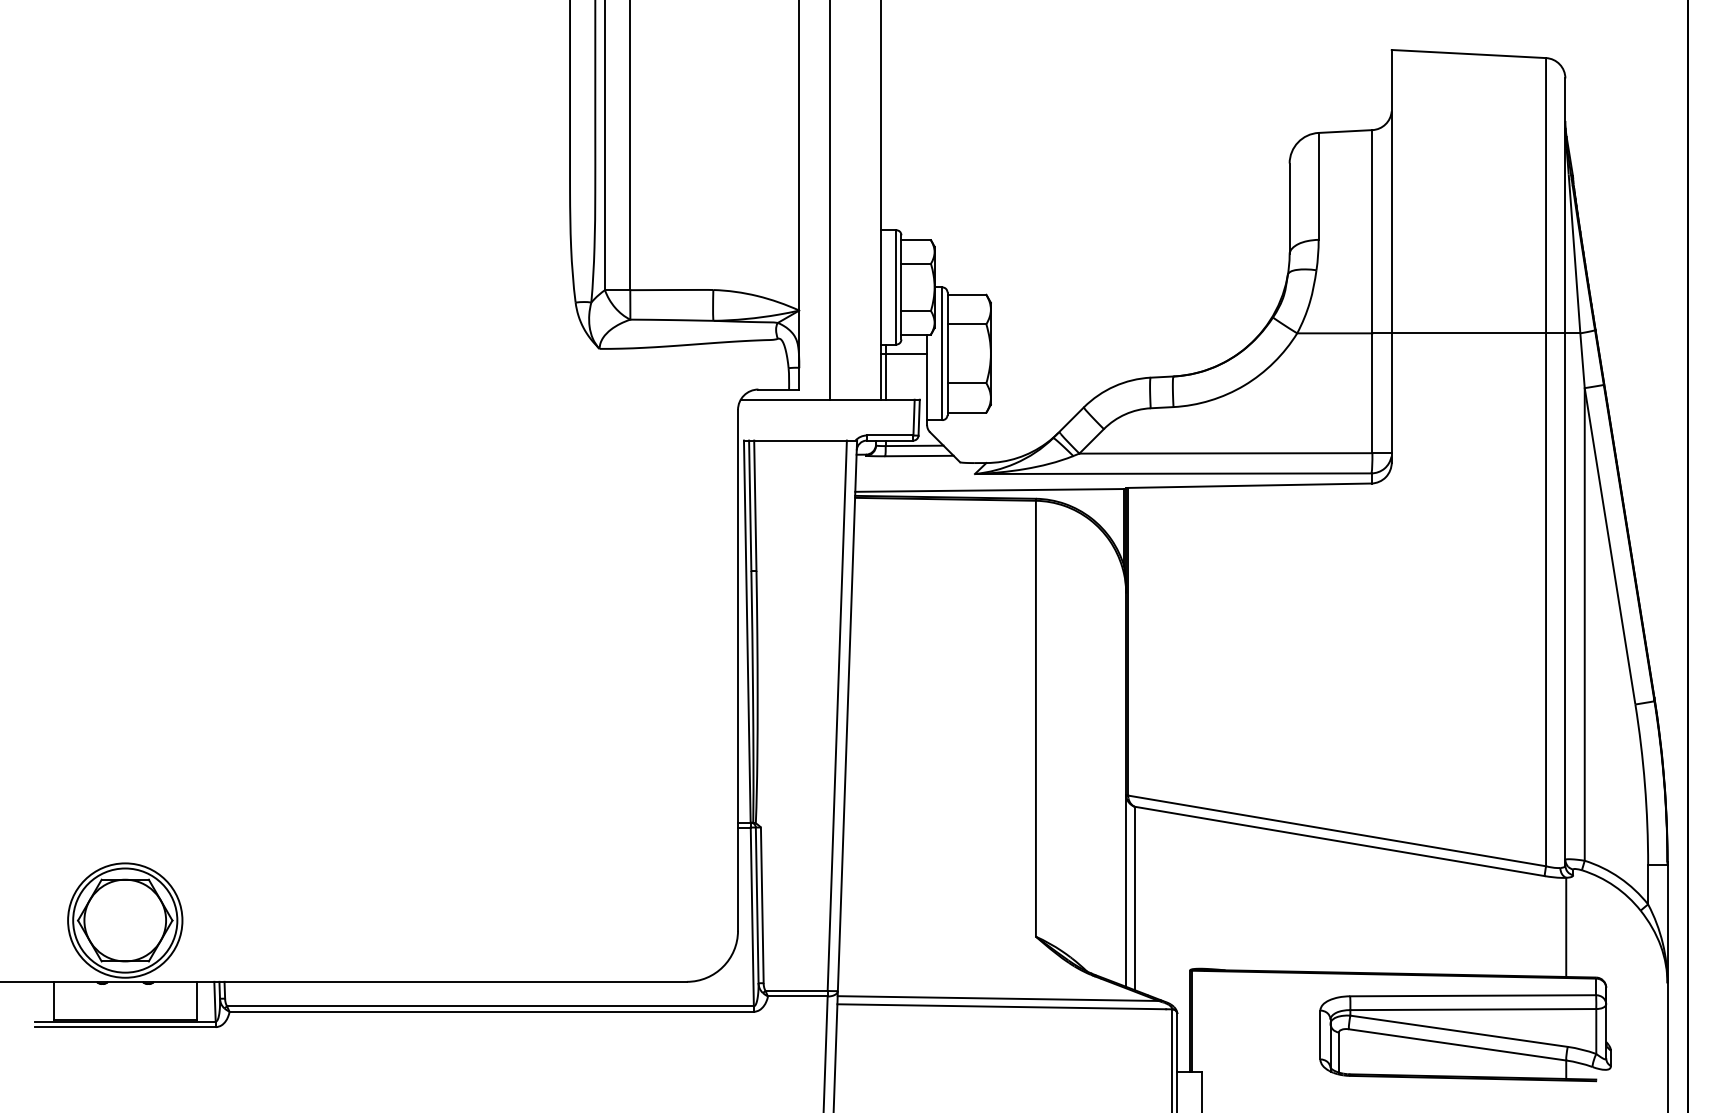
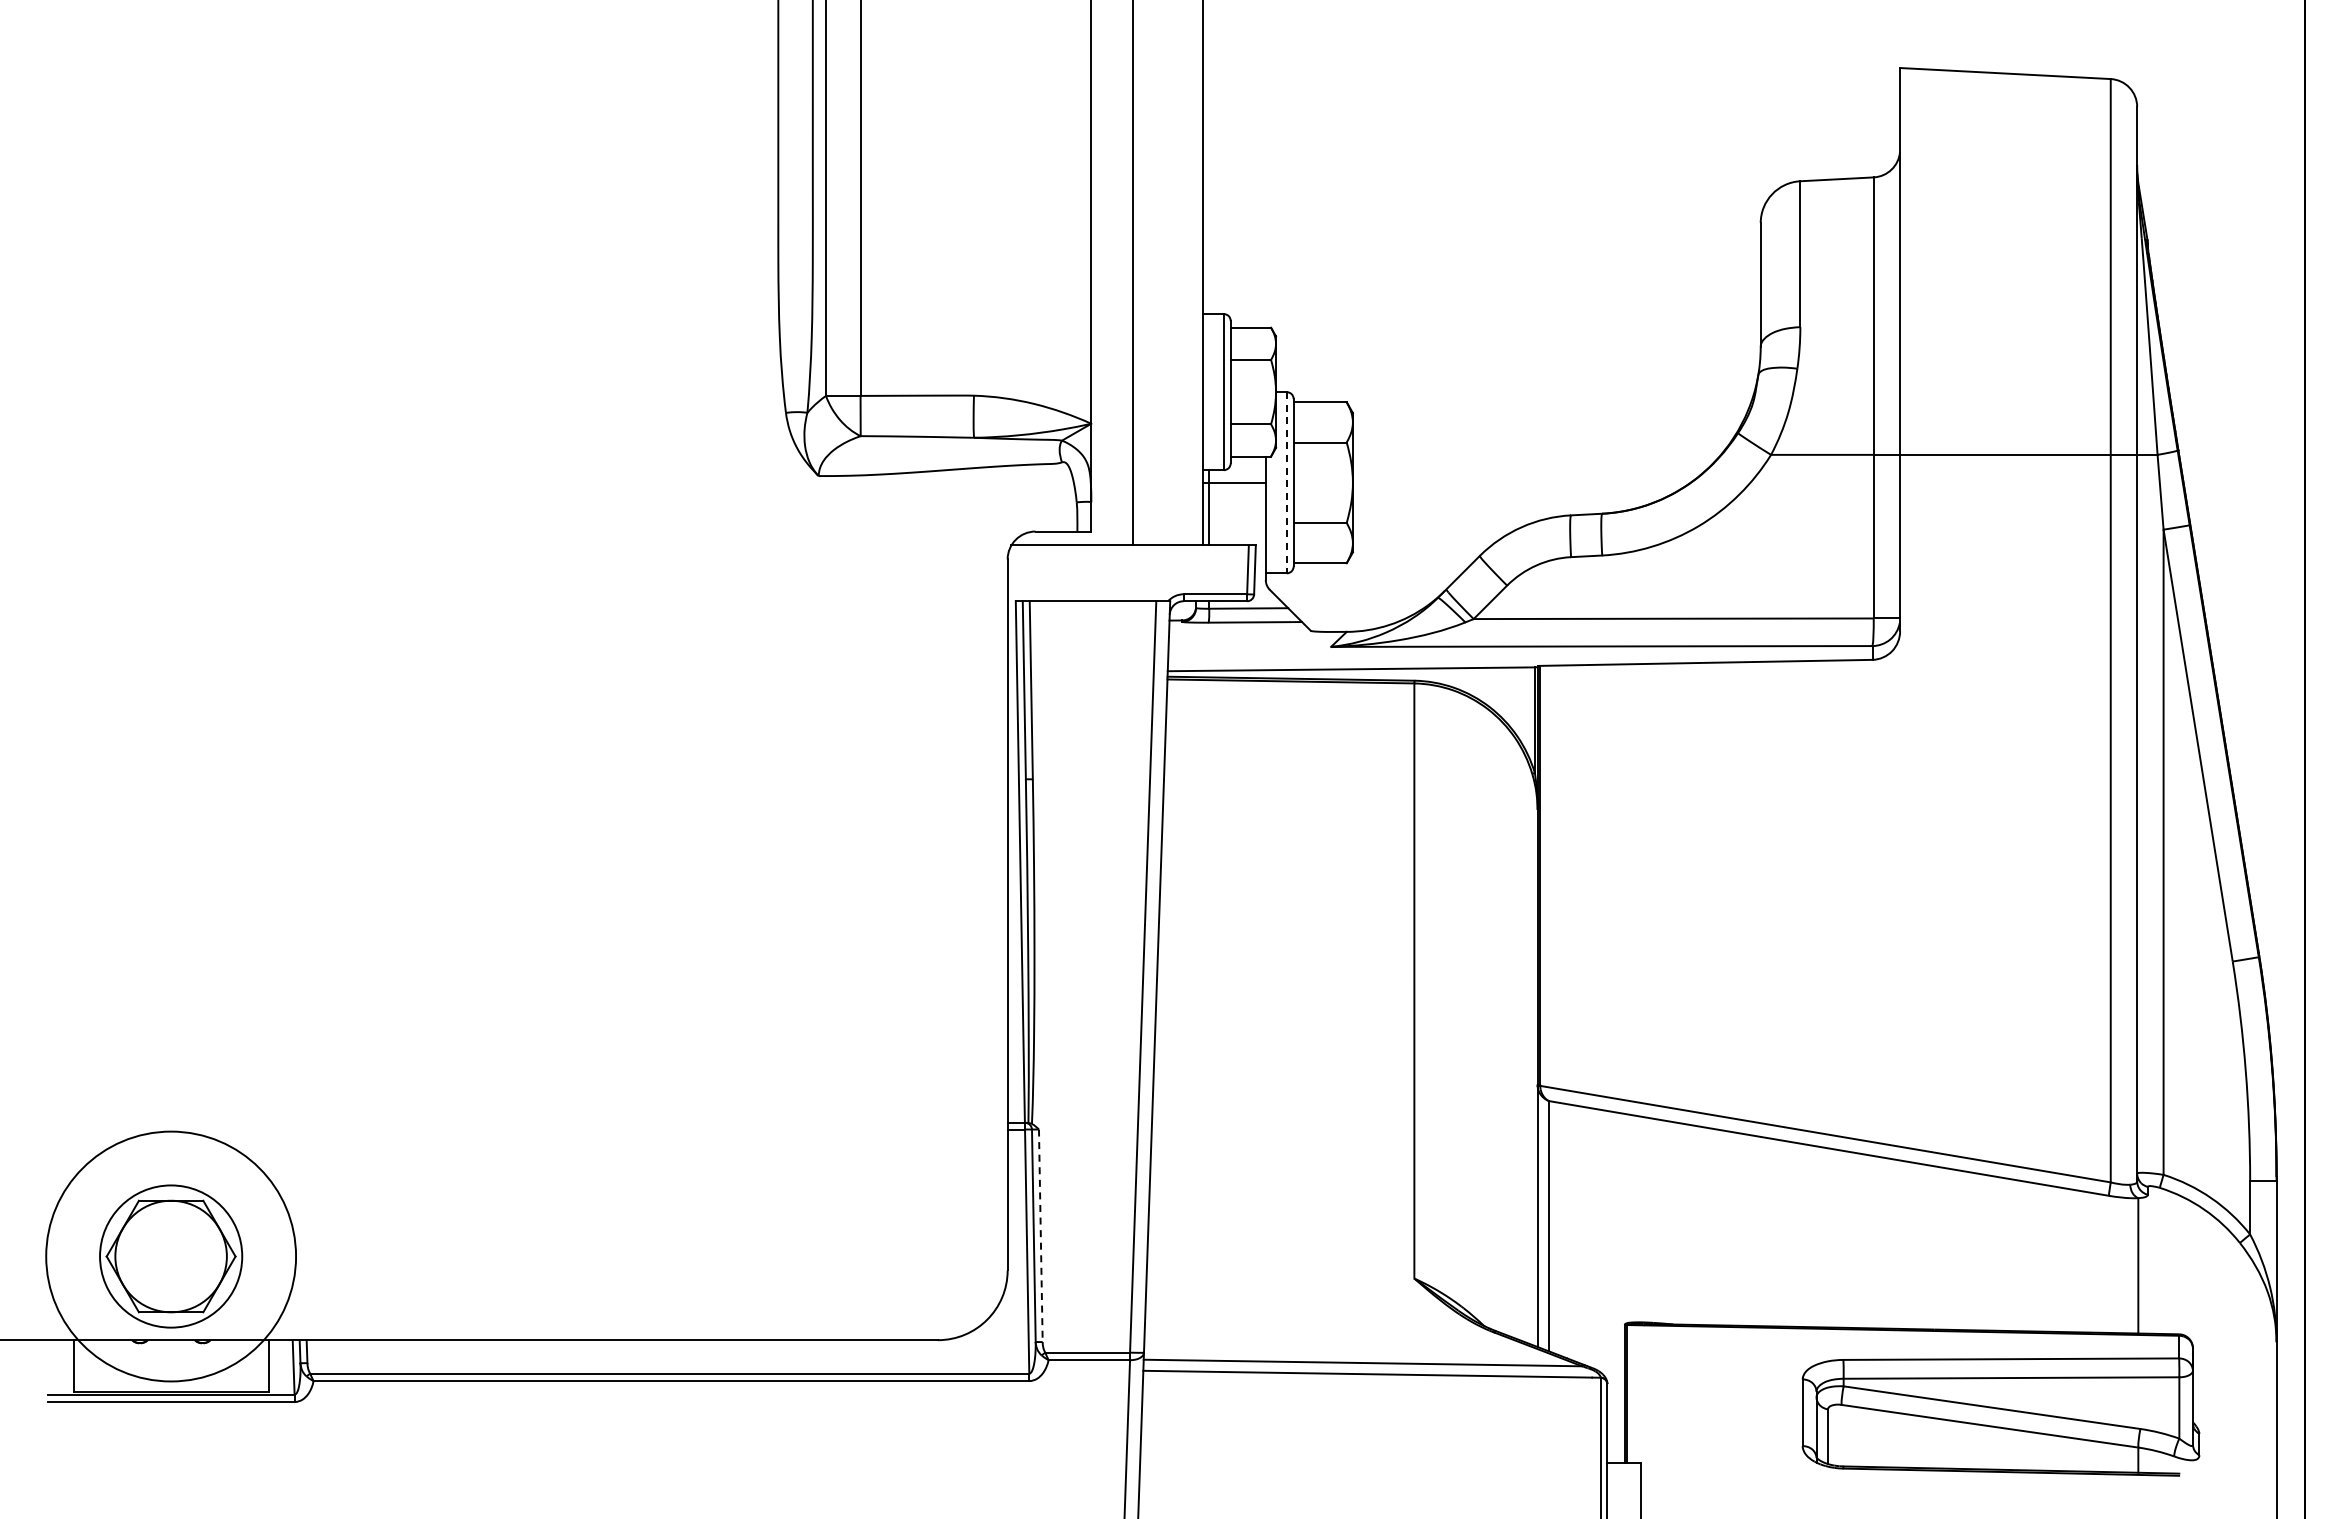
line: (942, 353) -> (1286, 482), solid -> dashed
line: (762, 905) -> (1040, 1236), solid -> dashed
circle: (125, 920) -> (171, 1256), size x1.6

